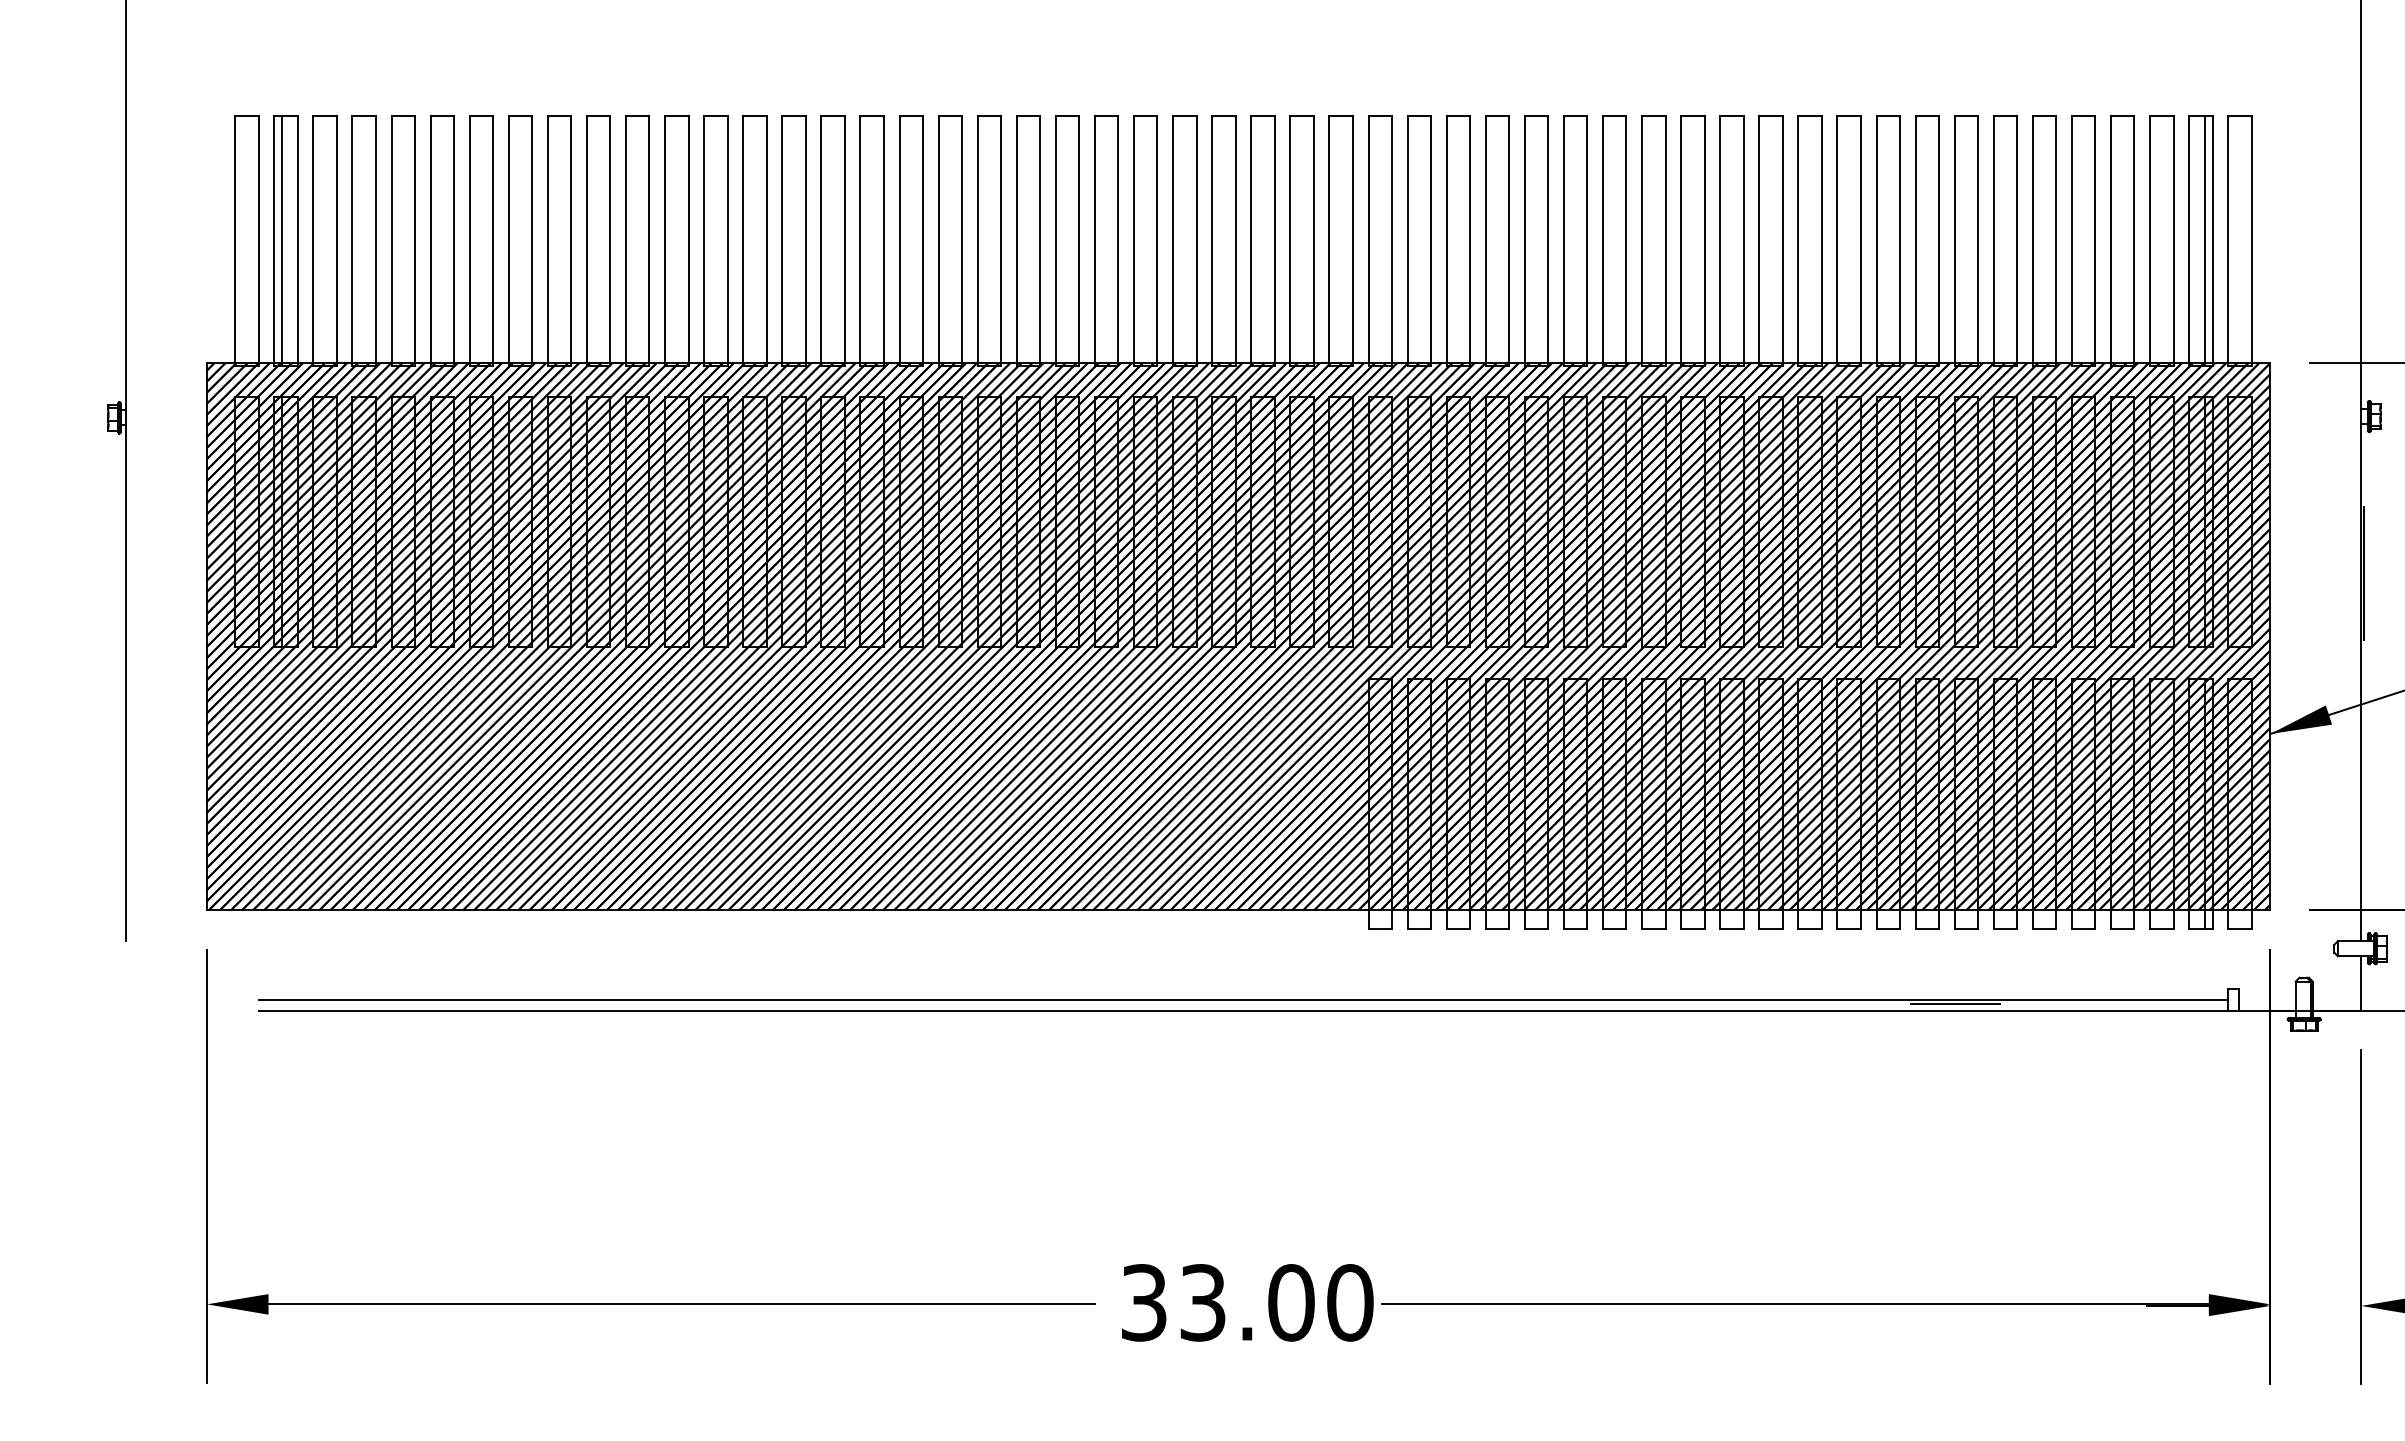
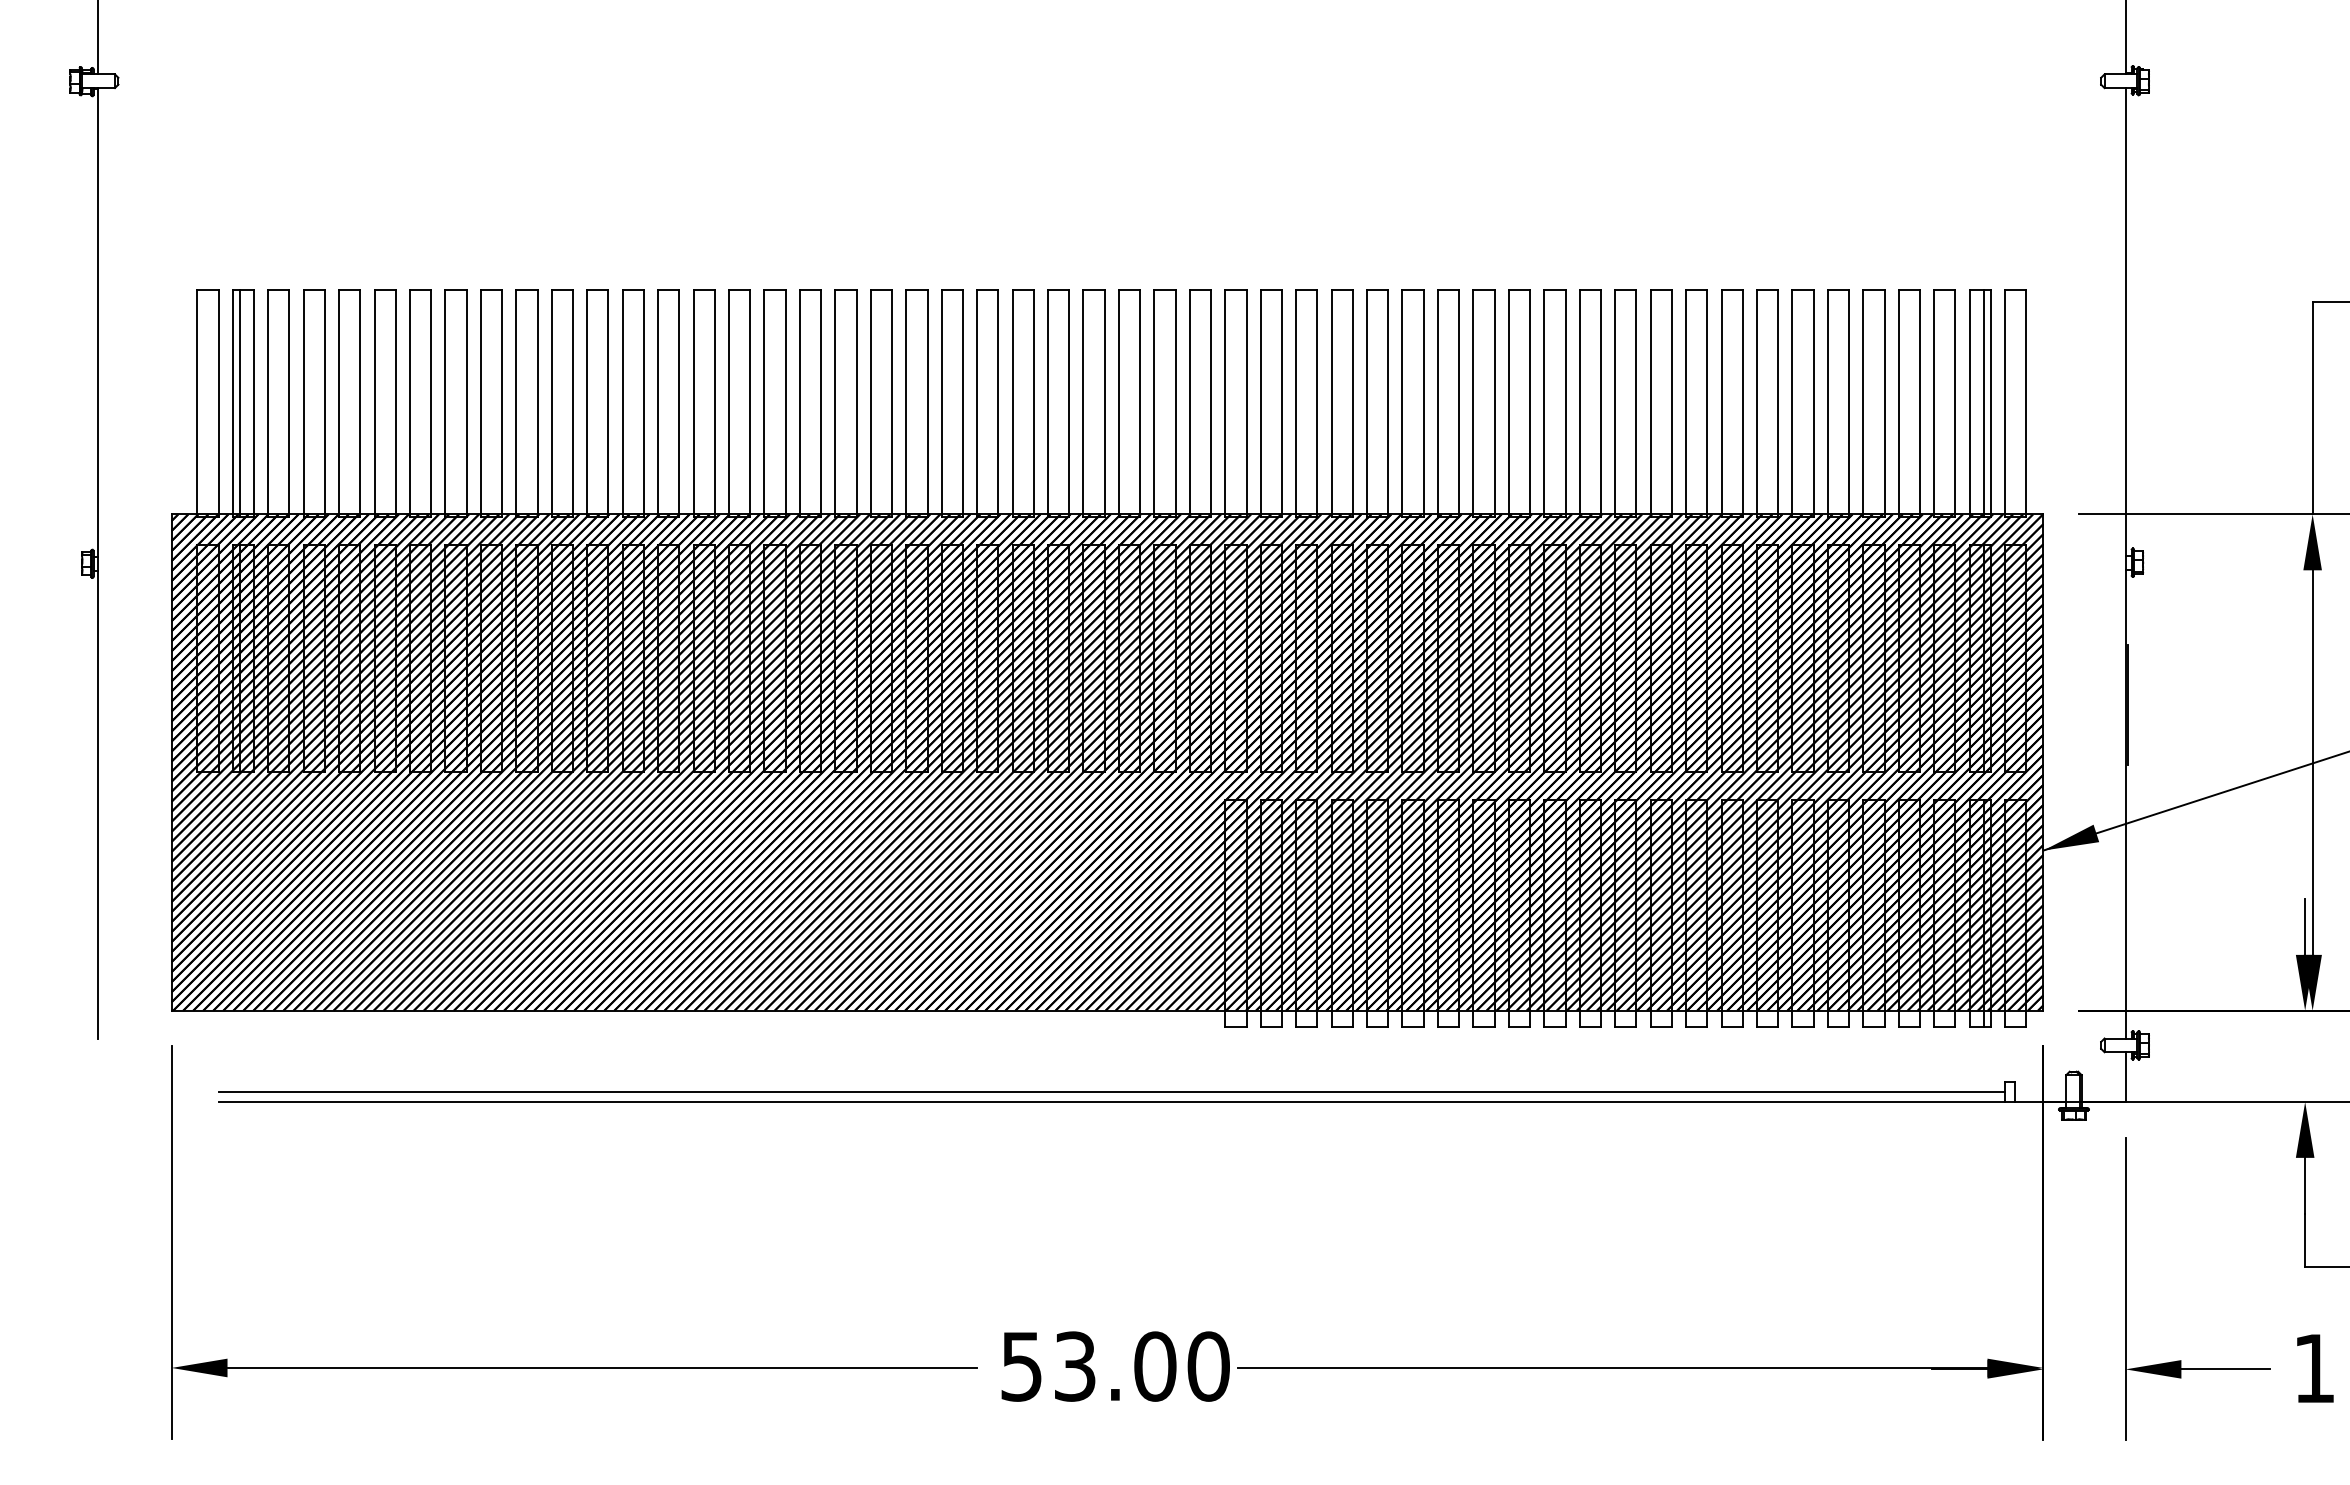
line: (1955, 1003) -> (1757, 1095), removed
text: (1143, 1302) -> (1021, 1366), 33.00 -> 53.00

